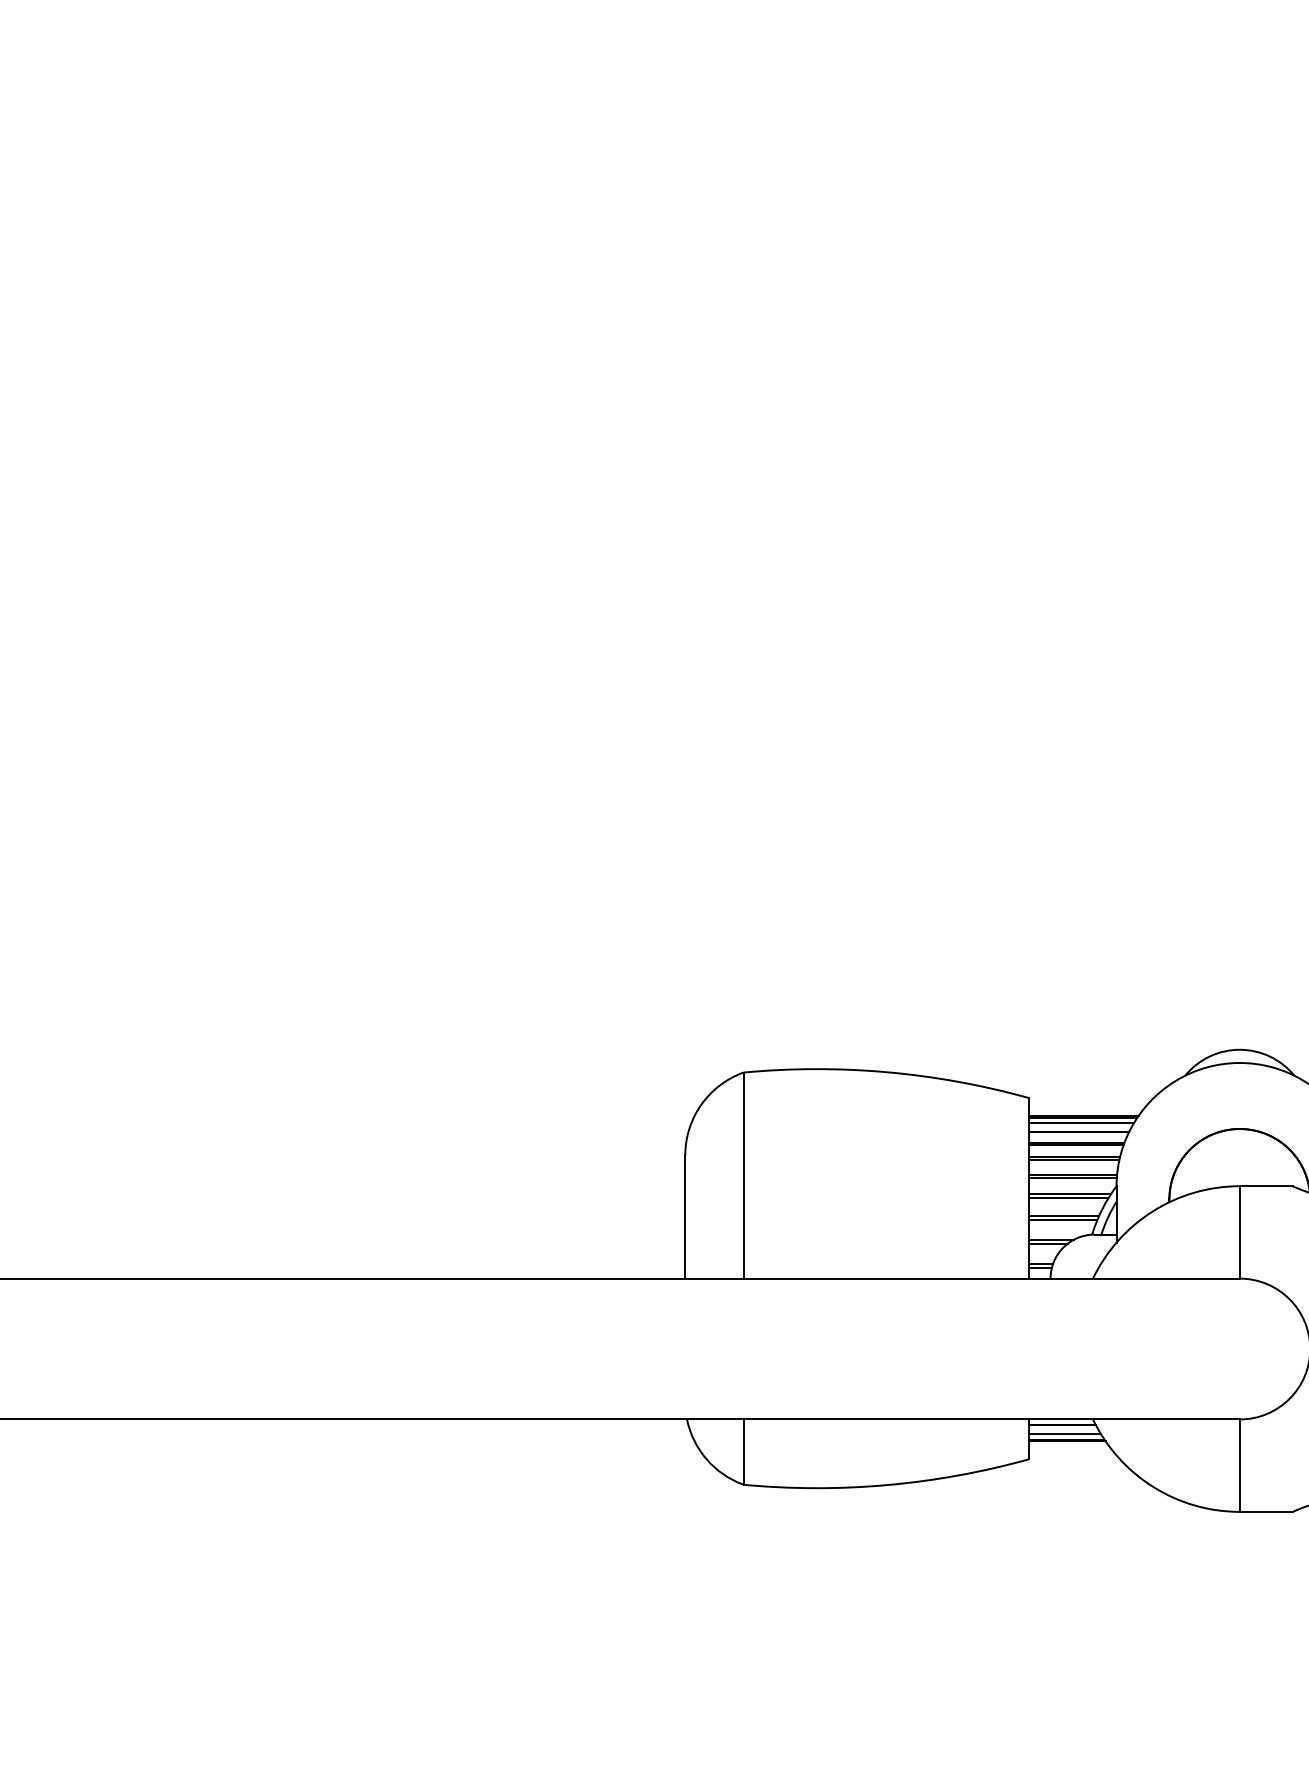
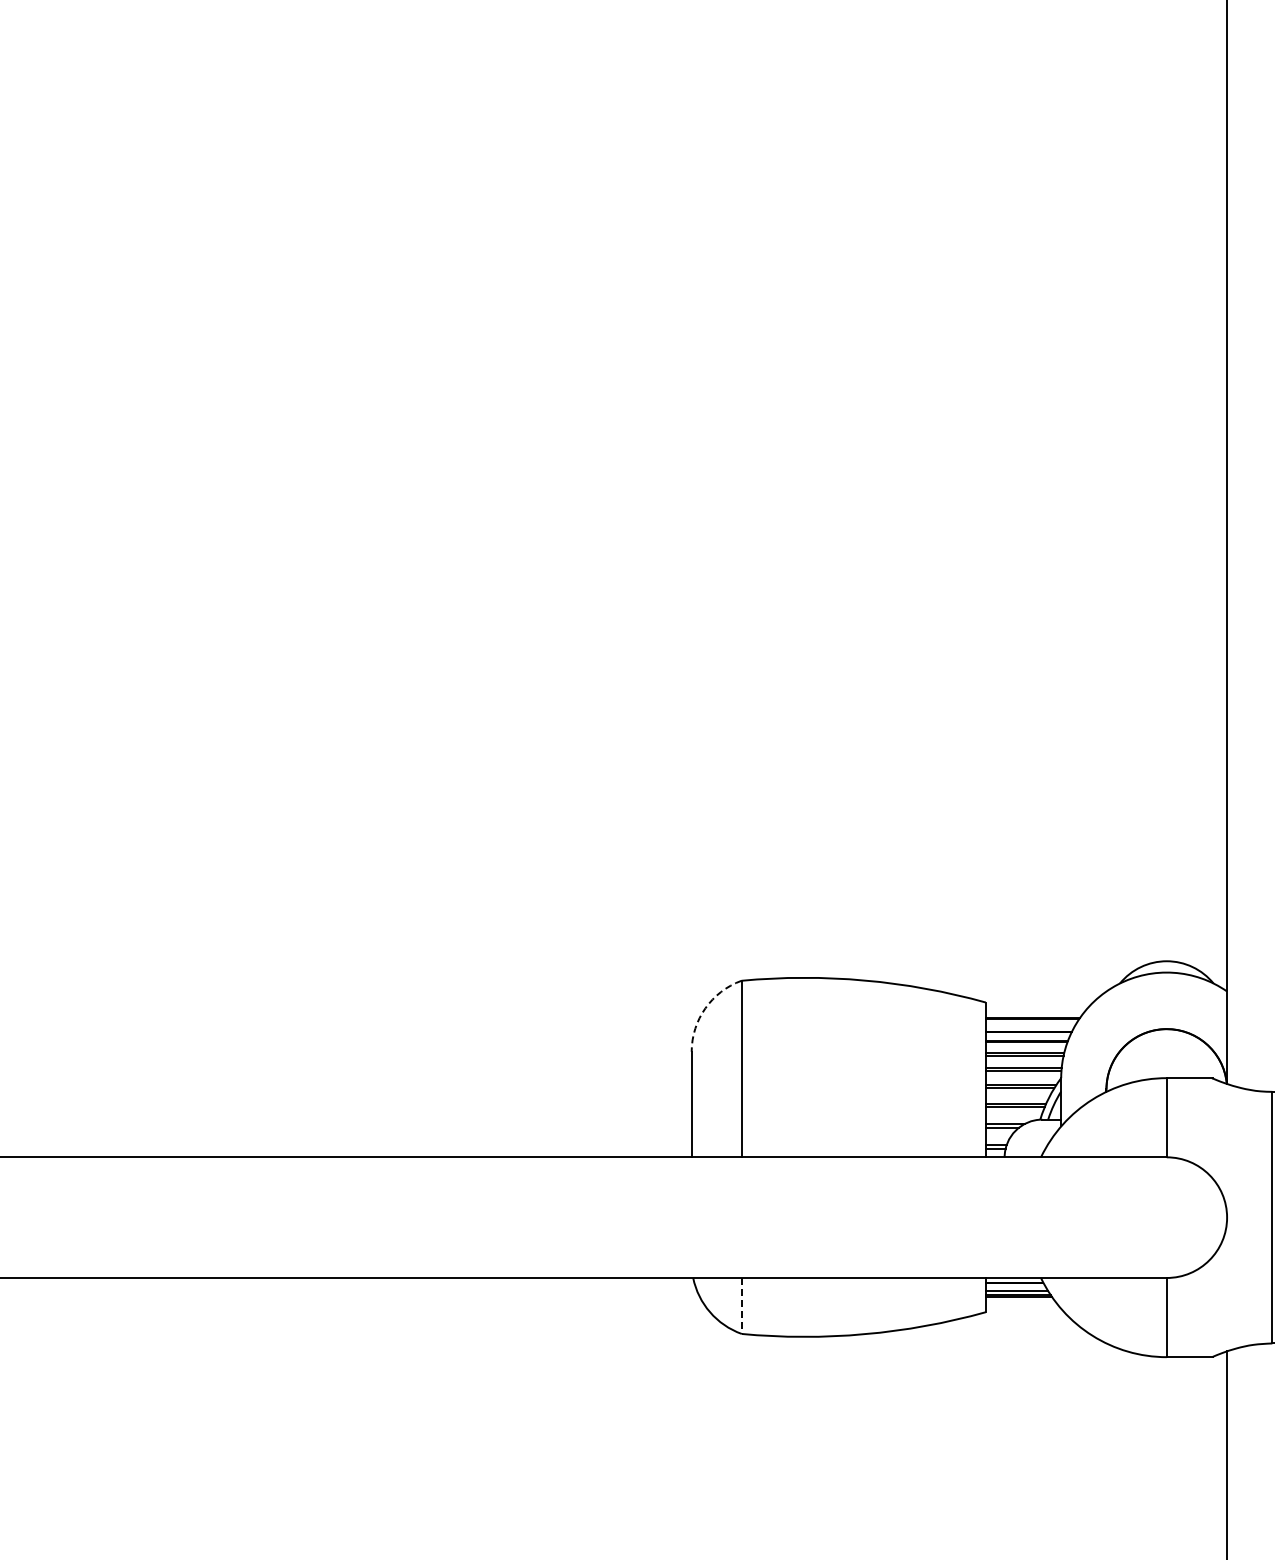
arc: (701, 1104) -> (705, 1008), solid -> dashed
line: (1080, 1123) -> (1030, 1024), removed
line: (743, 1451) -> (741, 1305), solid -> dashed

